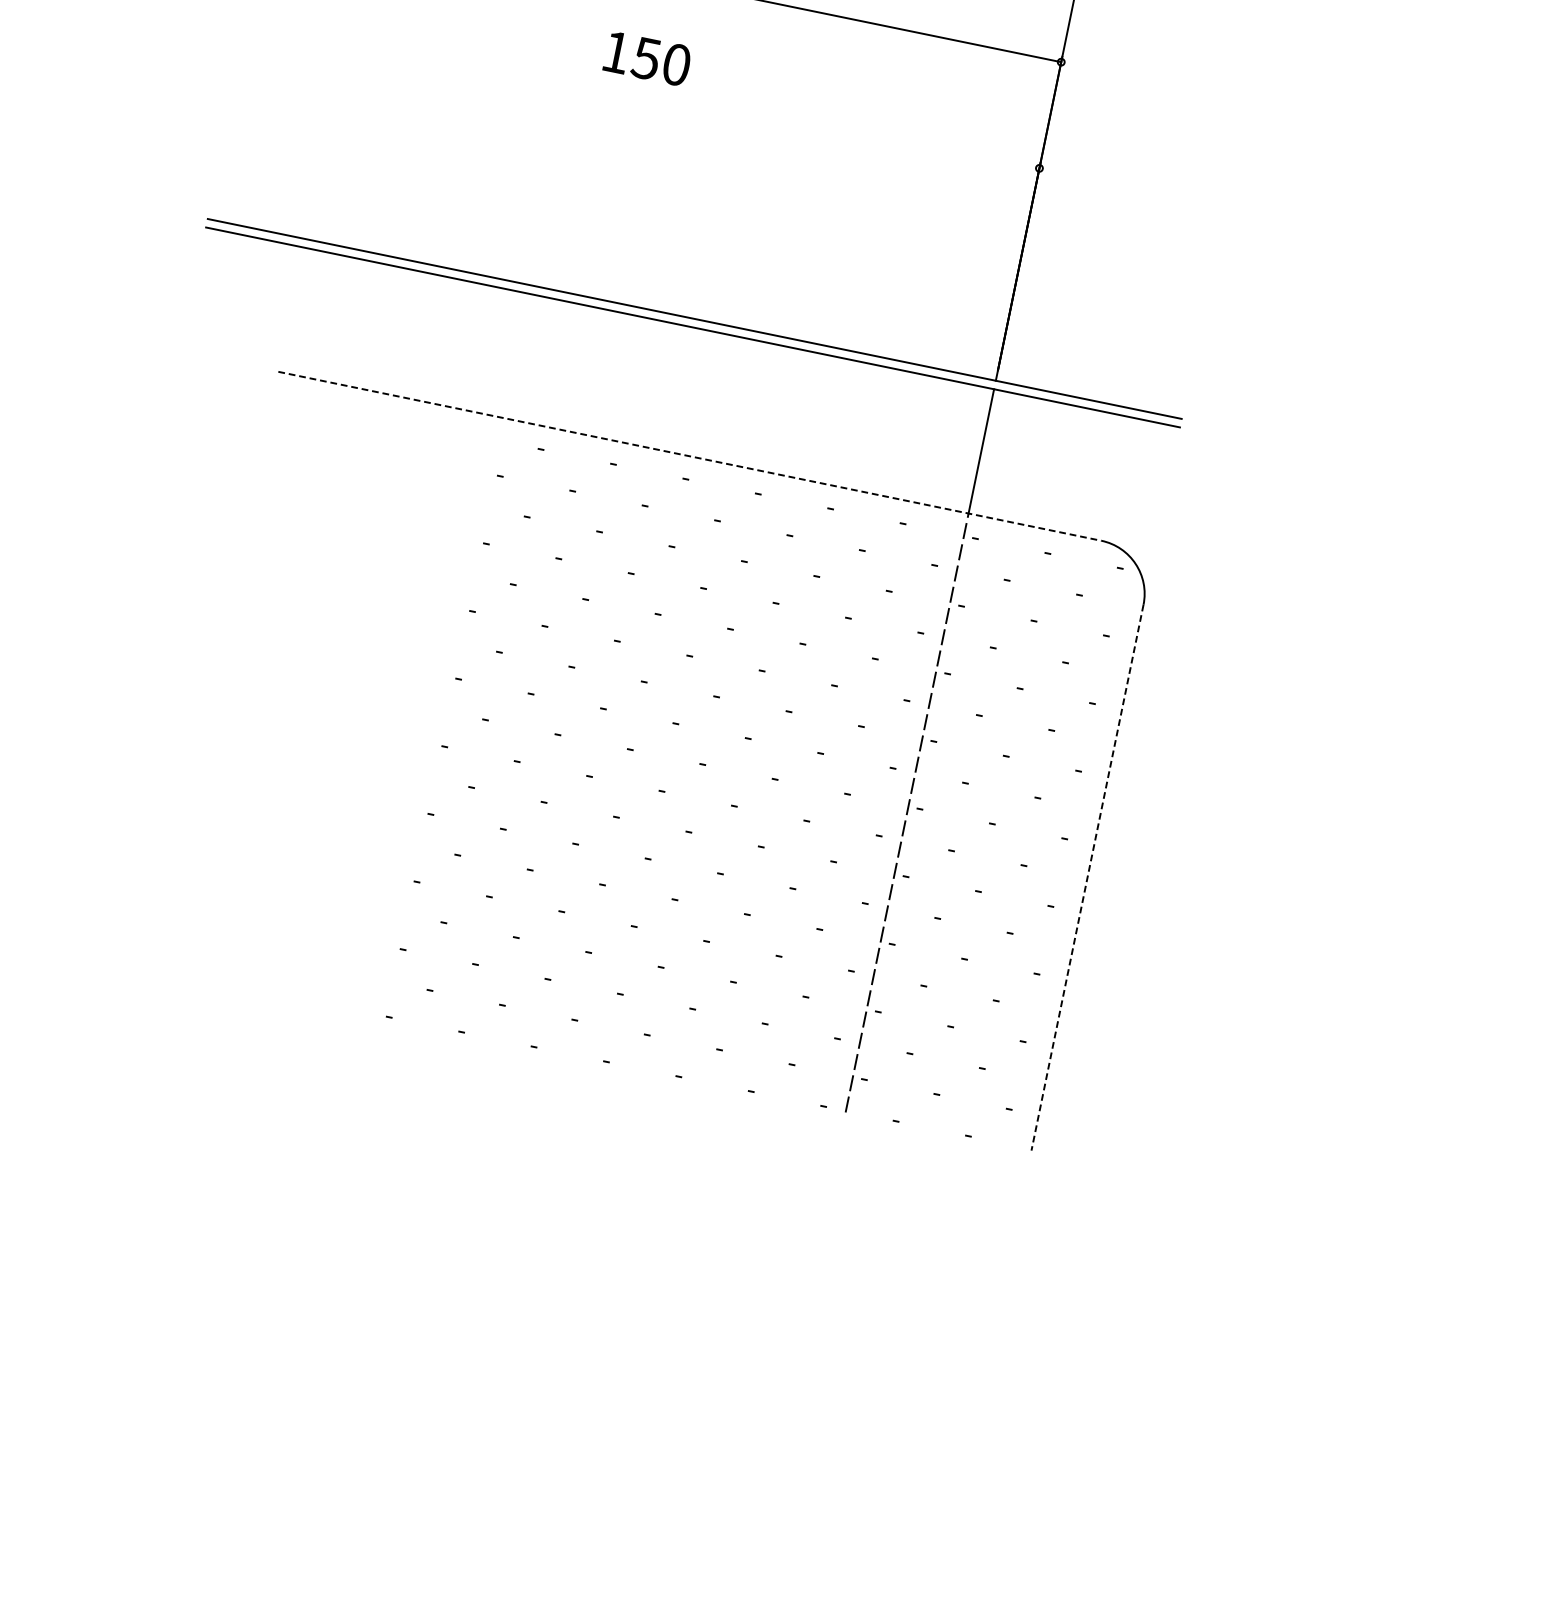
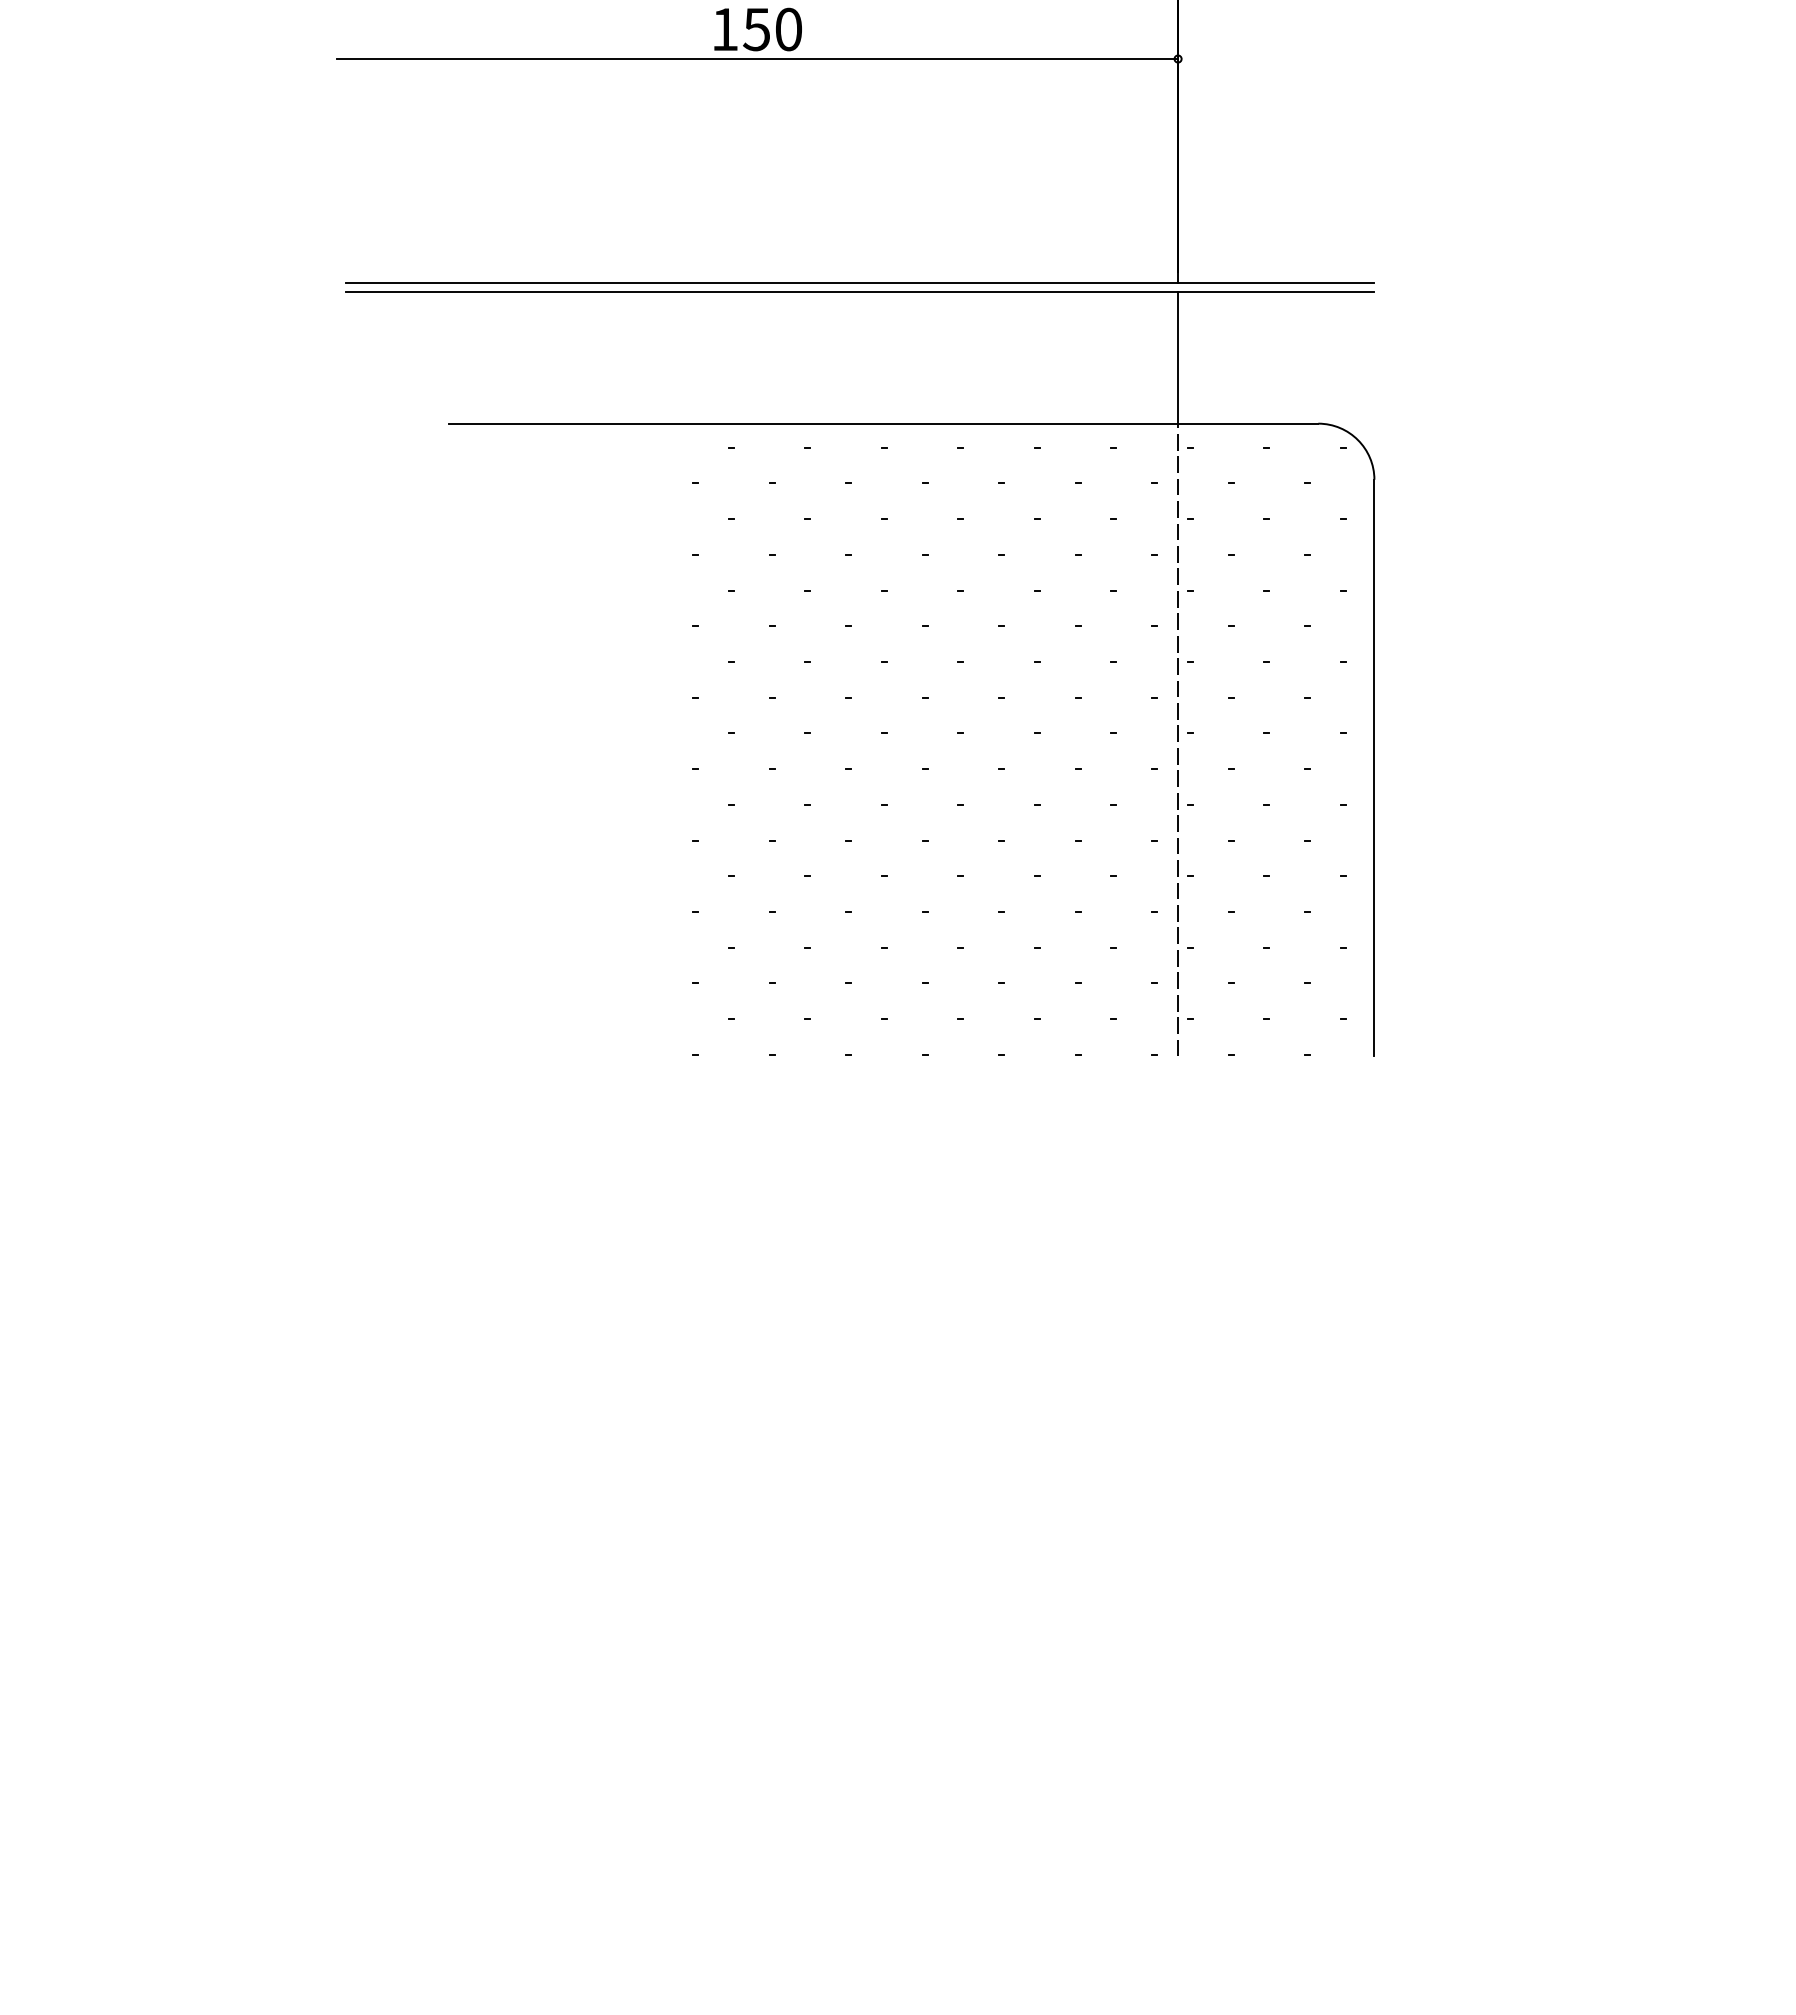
line: (641, 87) -> (757, 59), added
line: (689, 456) -> (883, 423), dashed -> solid
line: (1087, 878) -> (1374, 768), dashed -> solid

